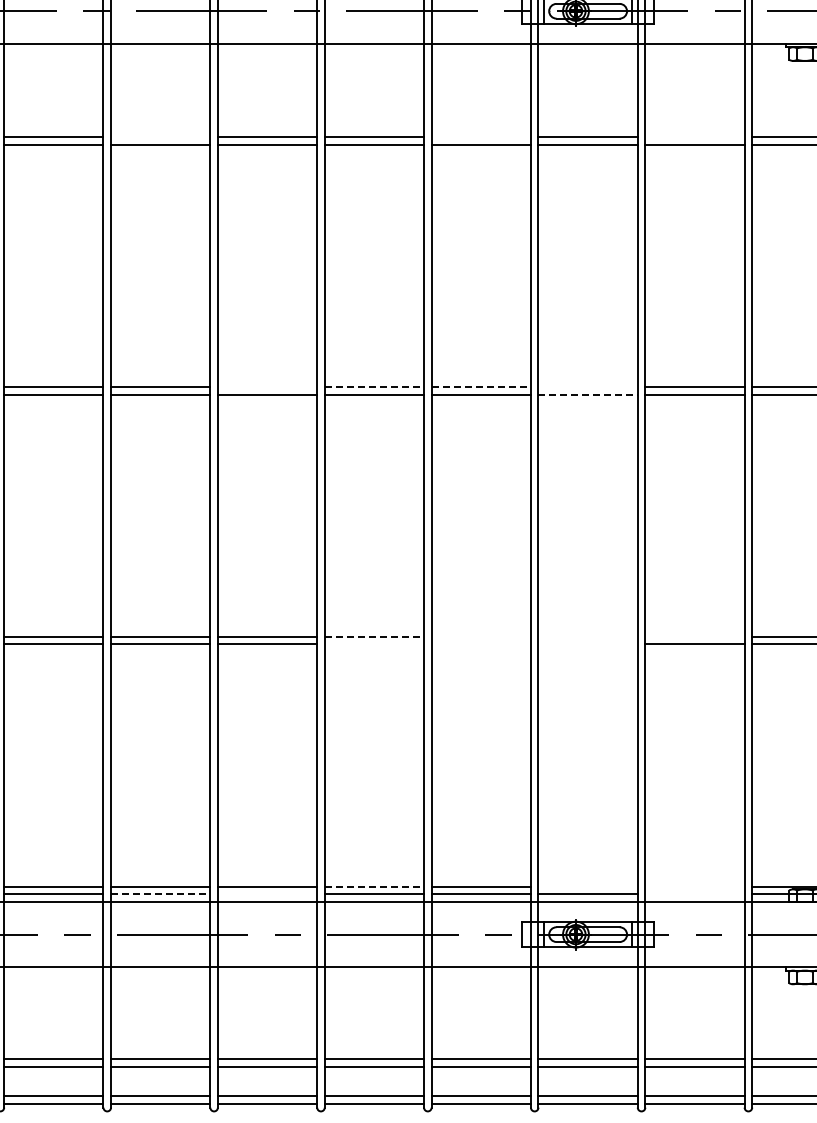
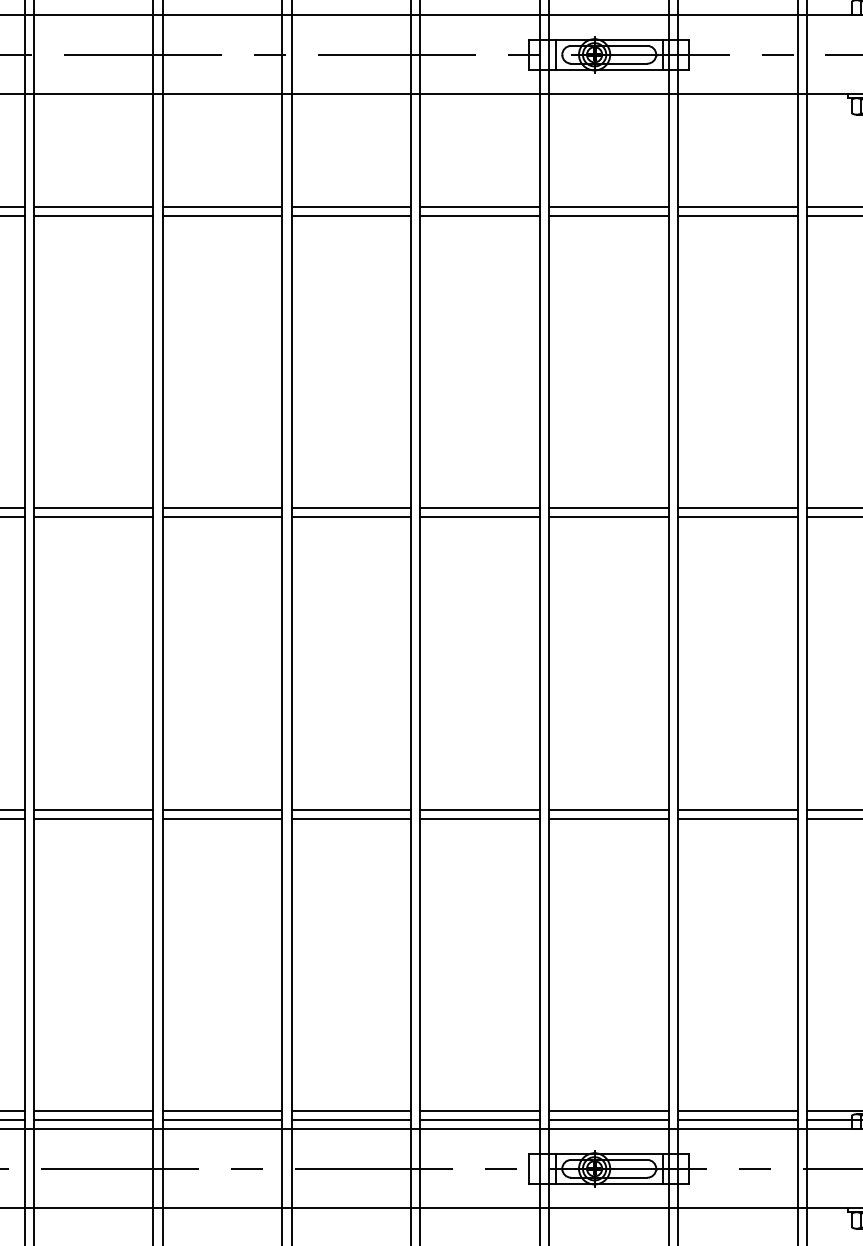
line: (160, 137) -> (93, 207), added
line: (480, 137) -> (479, 207), added
line: (694, 137) -> (737, 207), added
line: (267, 387) -> (222, 508), added
line: (374, 387) -> (351, 508), dashed -> solid
line: (481, 387) -> (480, 508), dashed -> solid
line: (587, 387) -> (608, 508), added
line: (588, 394) -> (609, 517), dashed -> solid
line: (374, 636) -> (351, 809), dashed -> solid
line: (480, 636) -> (479, 809), added
line: (587, 636) -> (608, 809), added
line: (694, 636) -> (737, 809), added
line: (374, 644) -> (351, 818), added
line: (480, 644) -> (479, 818), added
line: (587, 644) -> (608, 818), added
line: (374, 886) -> (351, 1110), dashed -> solid
line: (587, 886) -> (608, 1110), added
line: (694, 886) -> (737, 1110), added
line: (160, 894) -> (93, 1120), dashed -> solid
line: (267, 894) -> (222, 1120), added
line: (694, 894) -> (737, 1120), added

